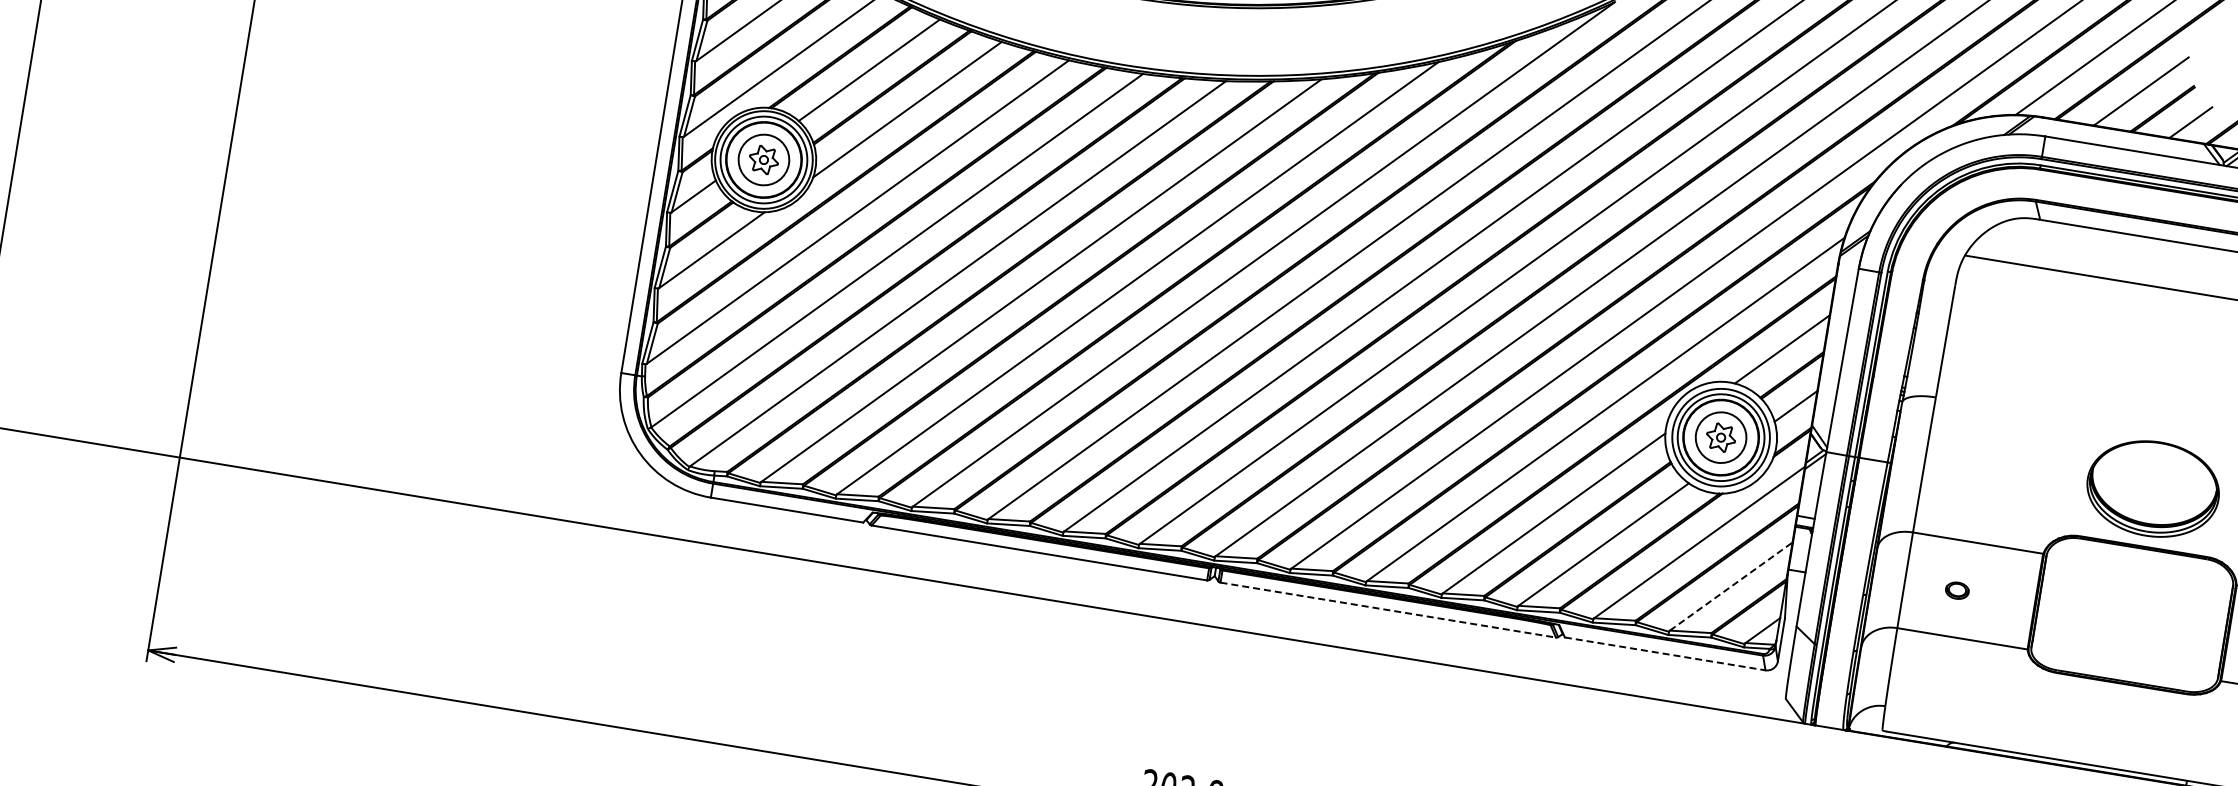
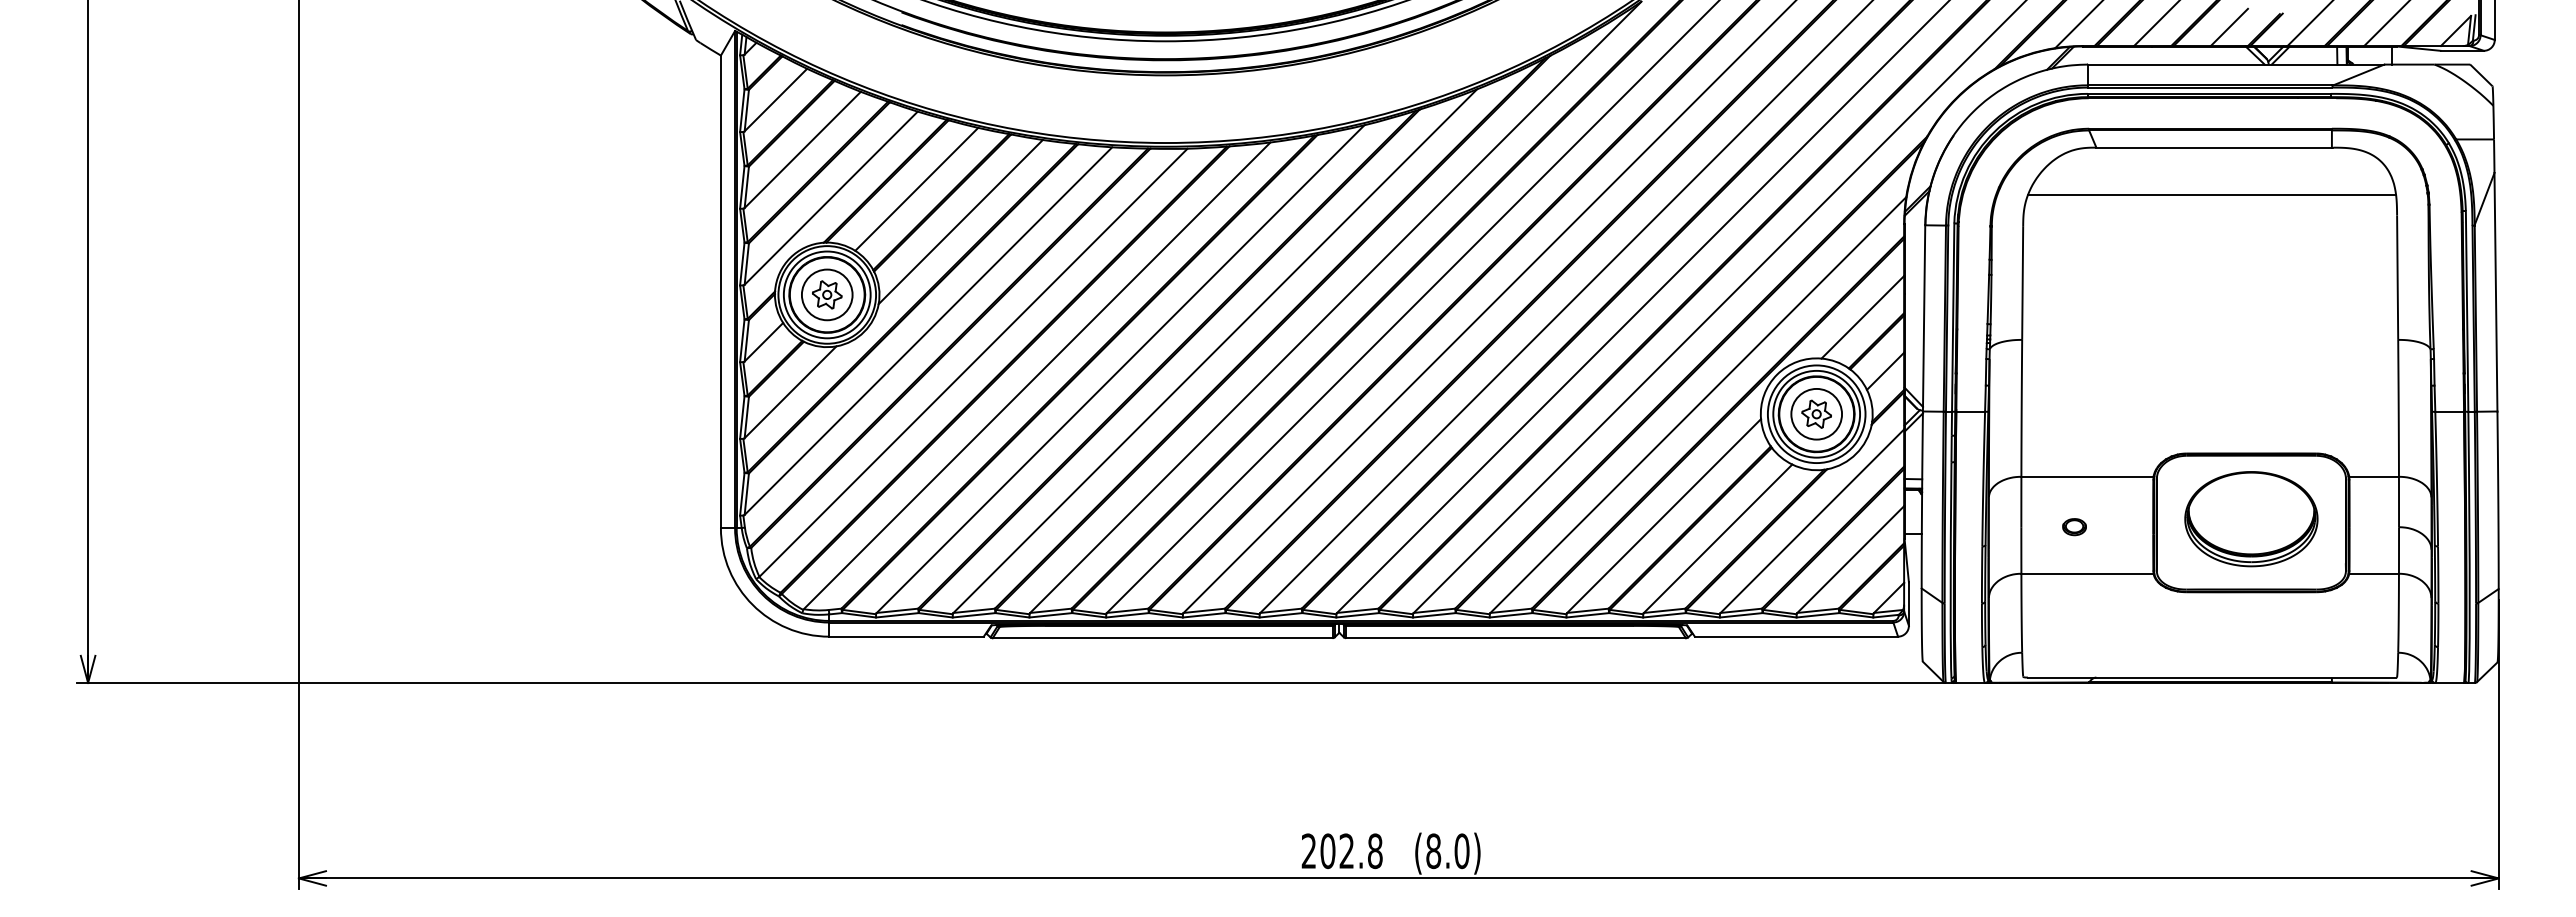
part: (2153, 489) -> (2251, 519), moved
line: (1730, 586) -> (1850, 559), dashed -> solid
line: (1388, 610) -> (1516, 638), dashed -> solid
line: (1665, 653) -> (1796, 636), dashed -> solid

